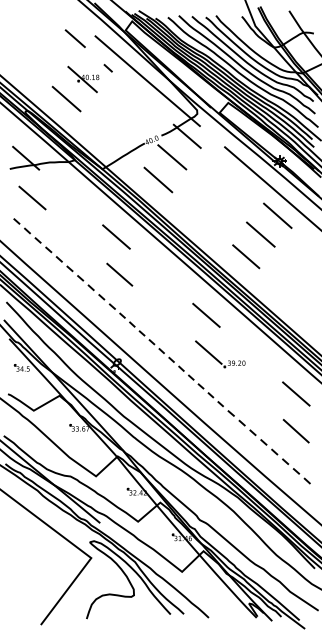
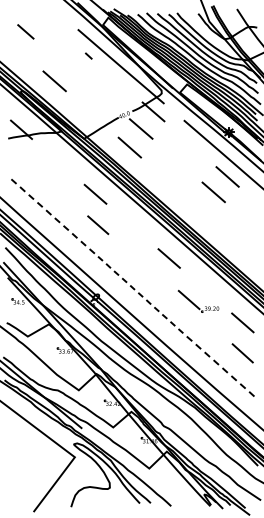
line: (74, 38) -> (25, 31), moved
part: (83, 79) -> (68, 65), removed
line: (32, 198) -> (26, 162), removed
line: (245, 256) -> (201, 210), removed
part: (220, 353) -> (198, 300), moved

